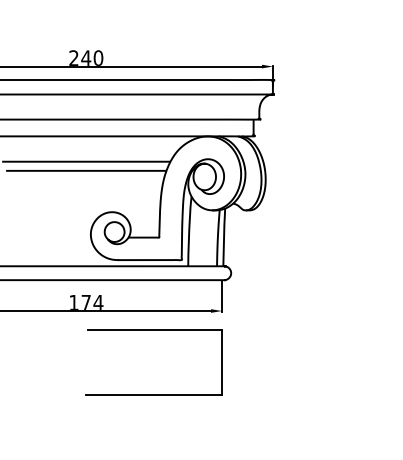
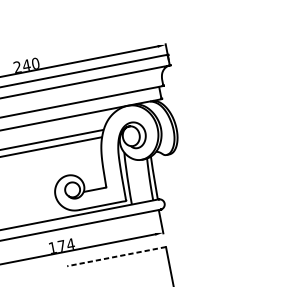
line: (155, 330) -> (116, 256), solid -> dashed

